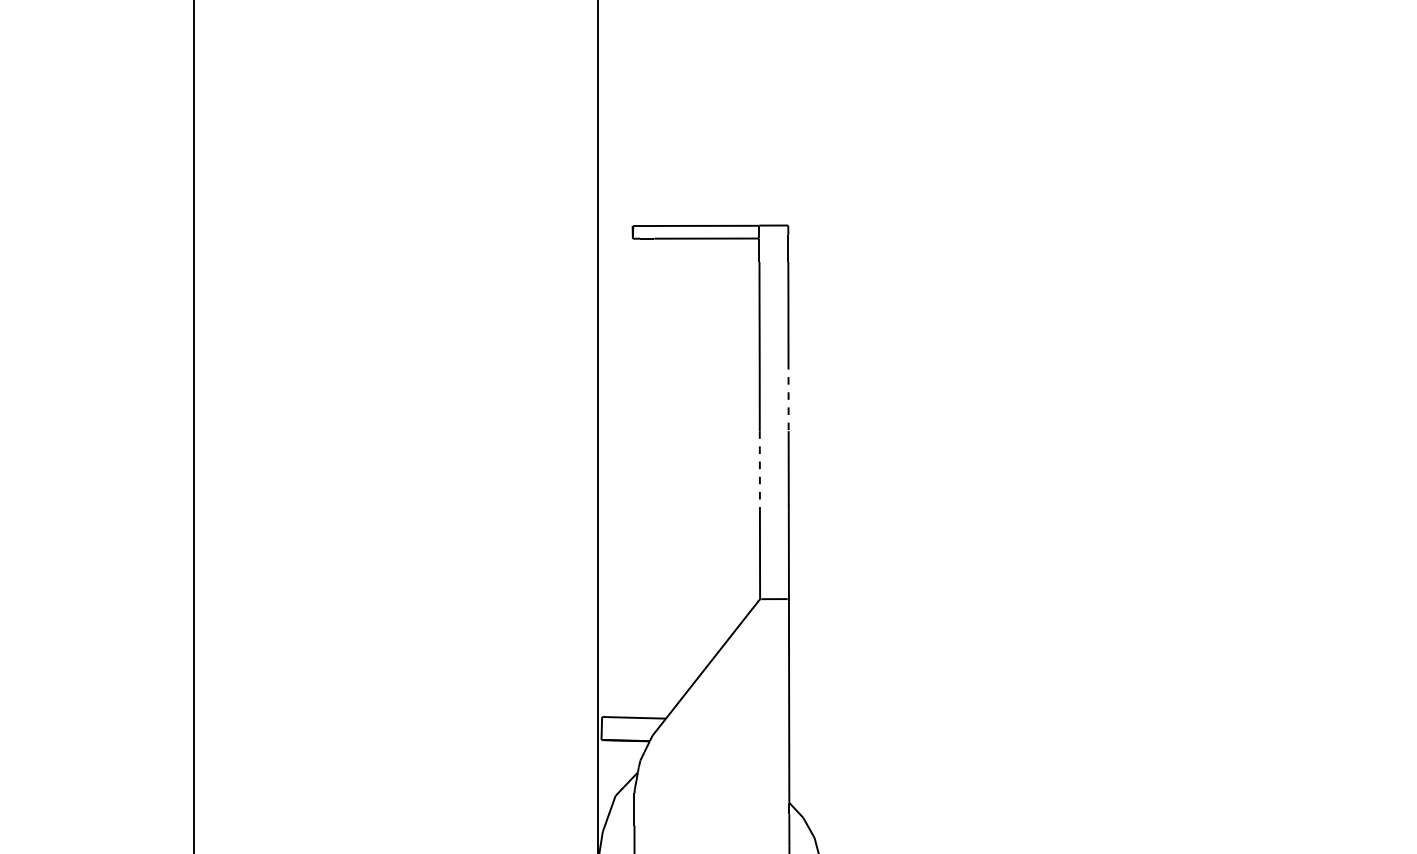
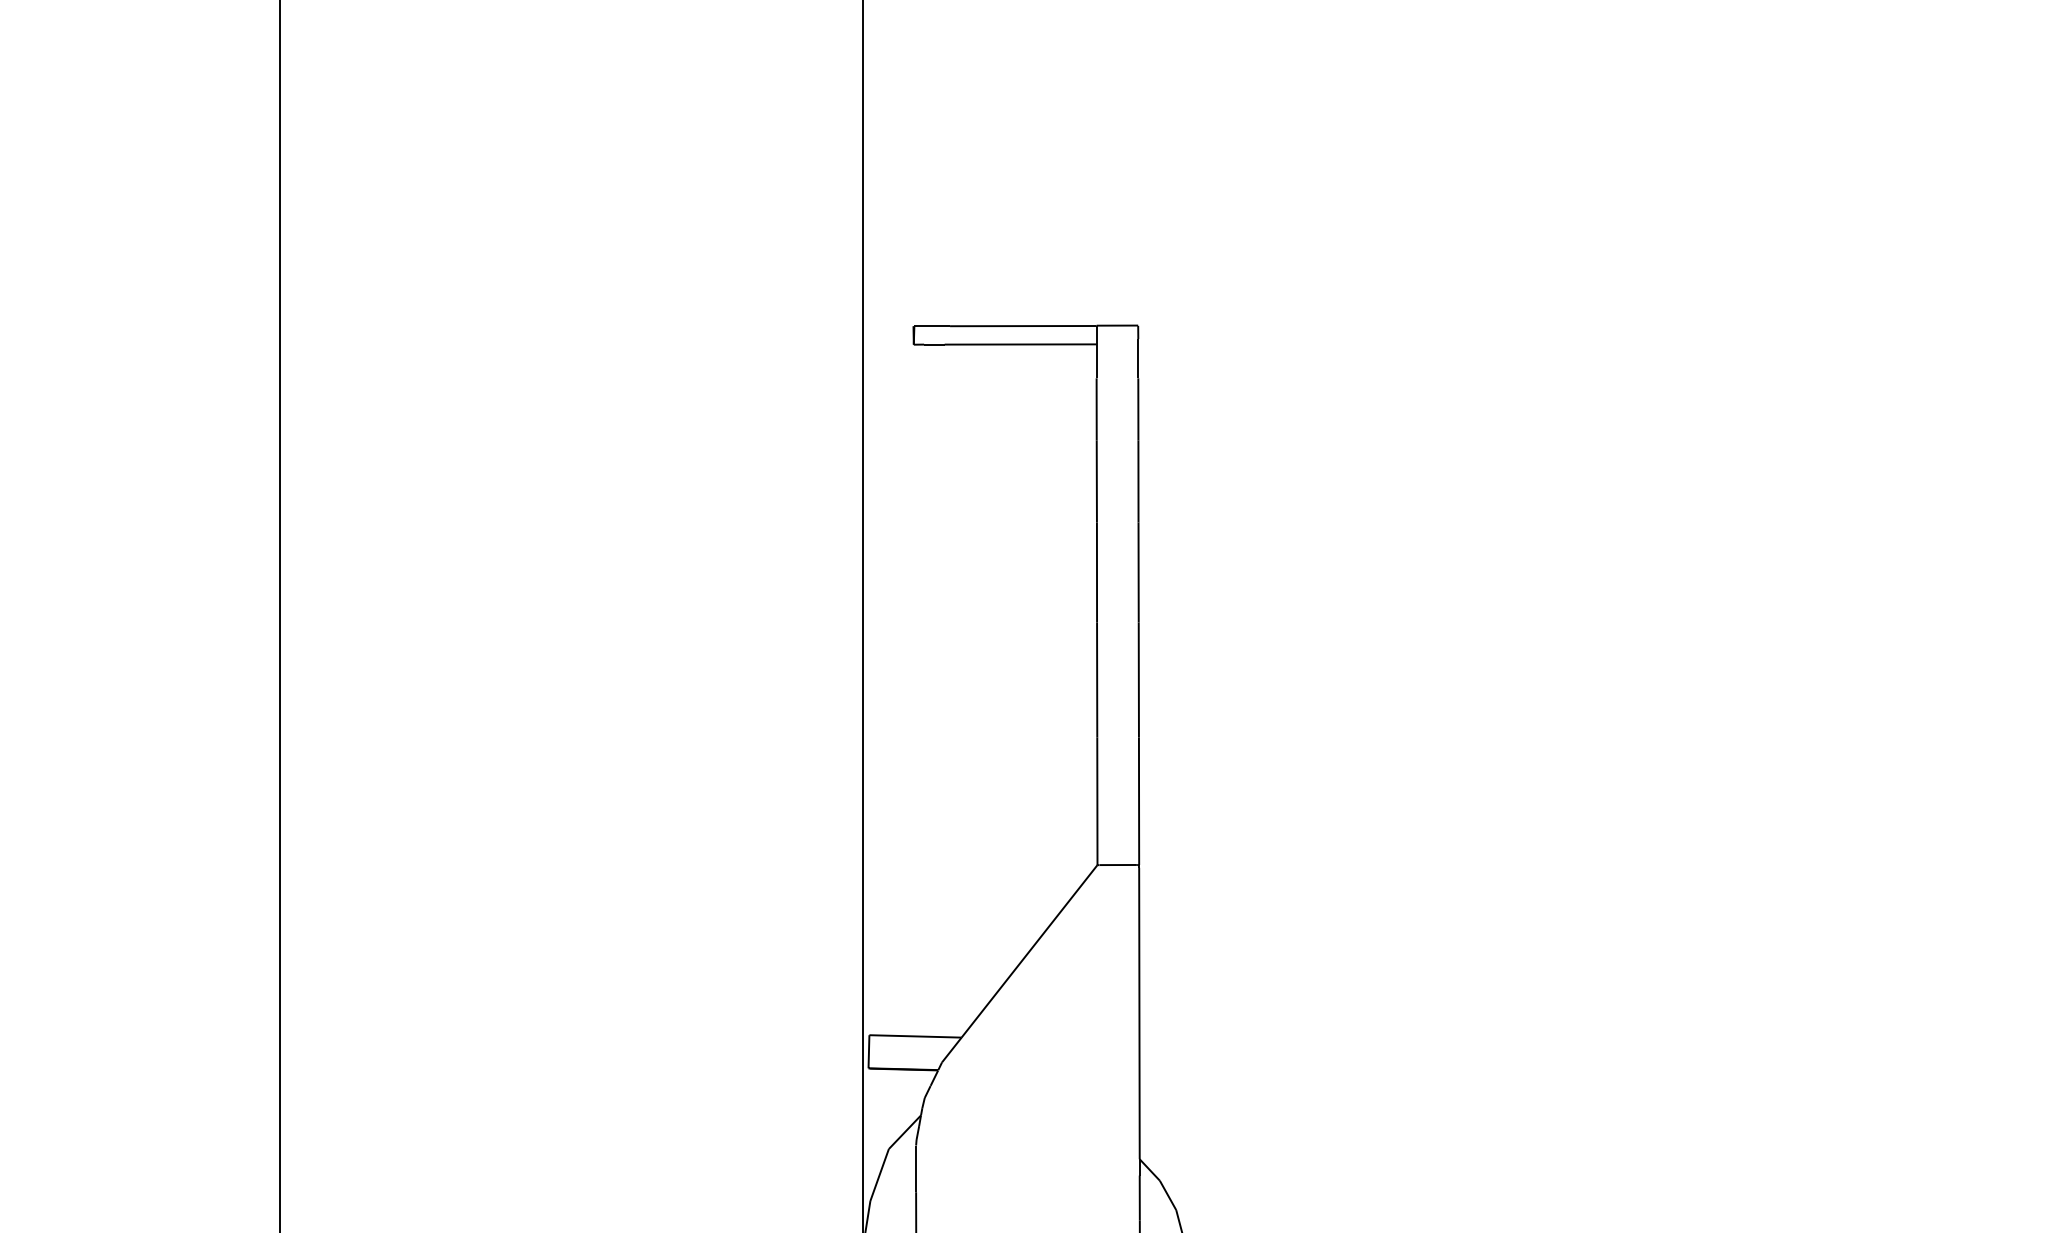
line: (788, 396) -> (1138, 572), dashed -> solid
line: (759, 471) -> (1096, 680), dashed -> solid

